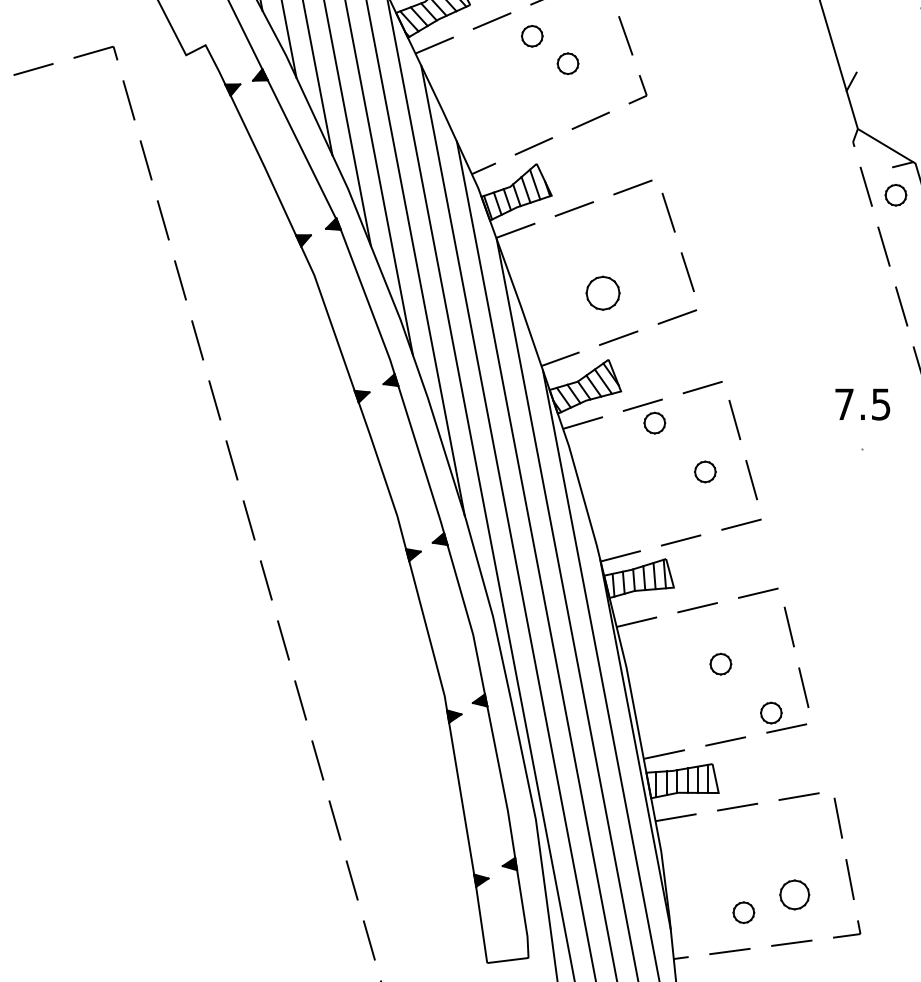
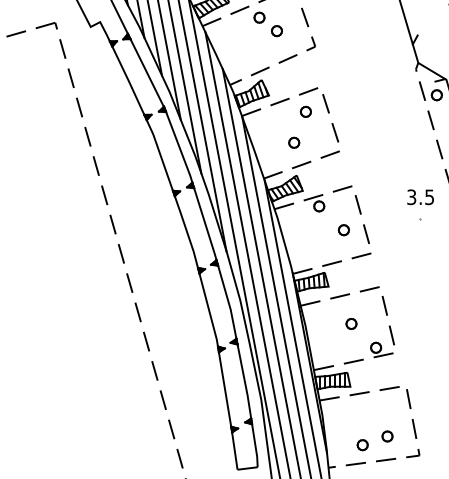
part: (626, 228) -> (305, 111), added
part: (604, 292) -> (294, 142), size x0.62
text: (843, 404) -> (411, 197), 7.5 -> 3.5
part: (794, 894) -> (387, 436), size x0.71

